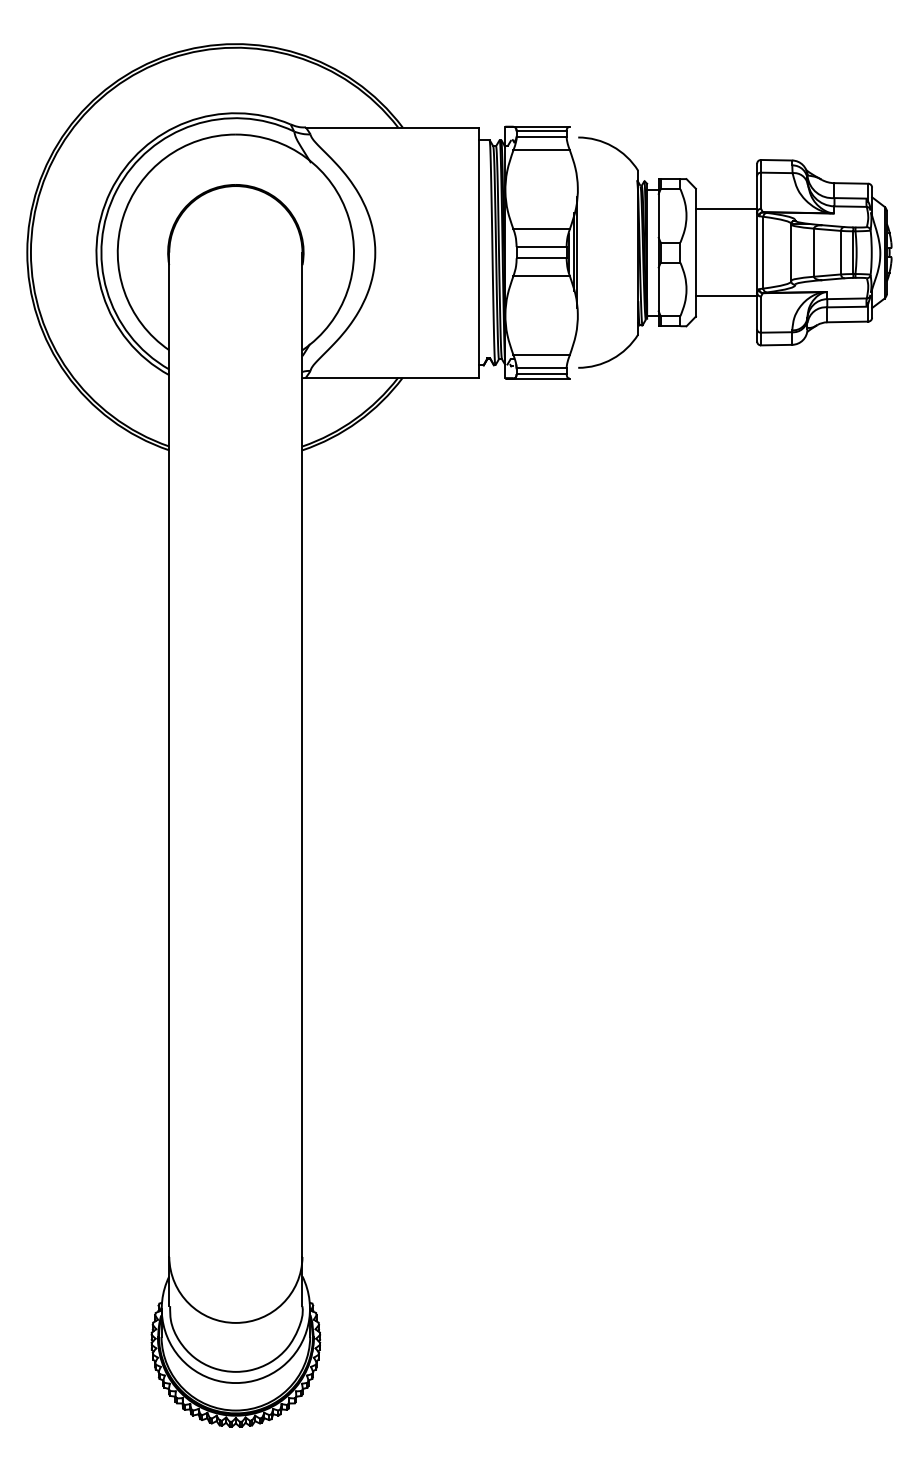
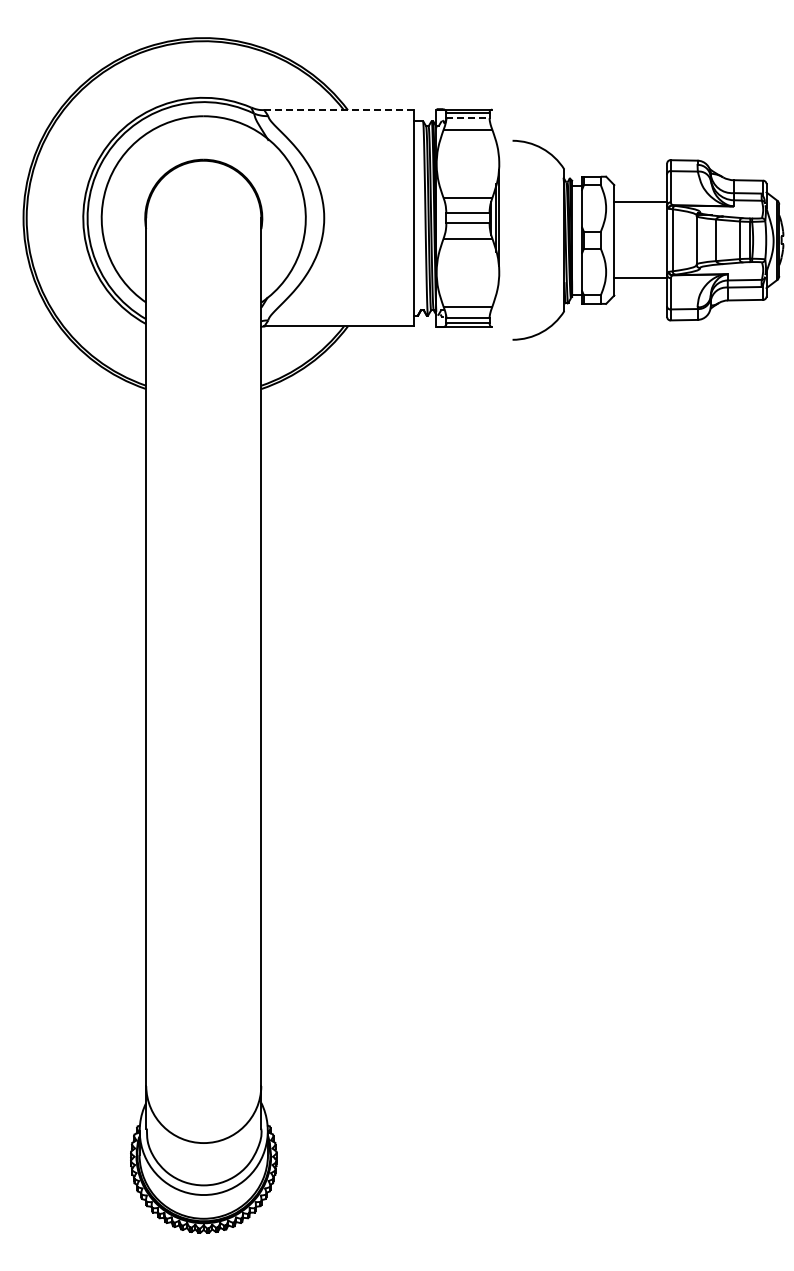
line: (392, 127) -> (339, 110), solid -> dashed
line: (541, 137) -> (467, 118), solid -> dashed
part: (735, 251) -> (648, 239), moved

